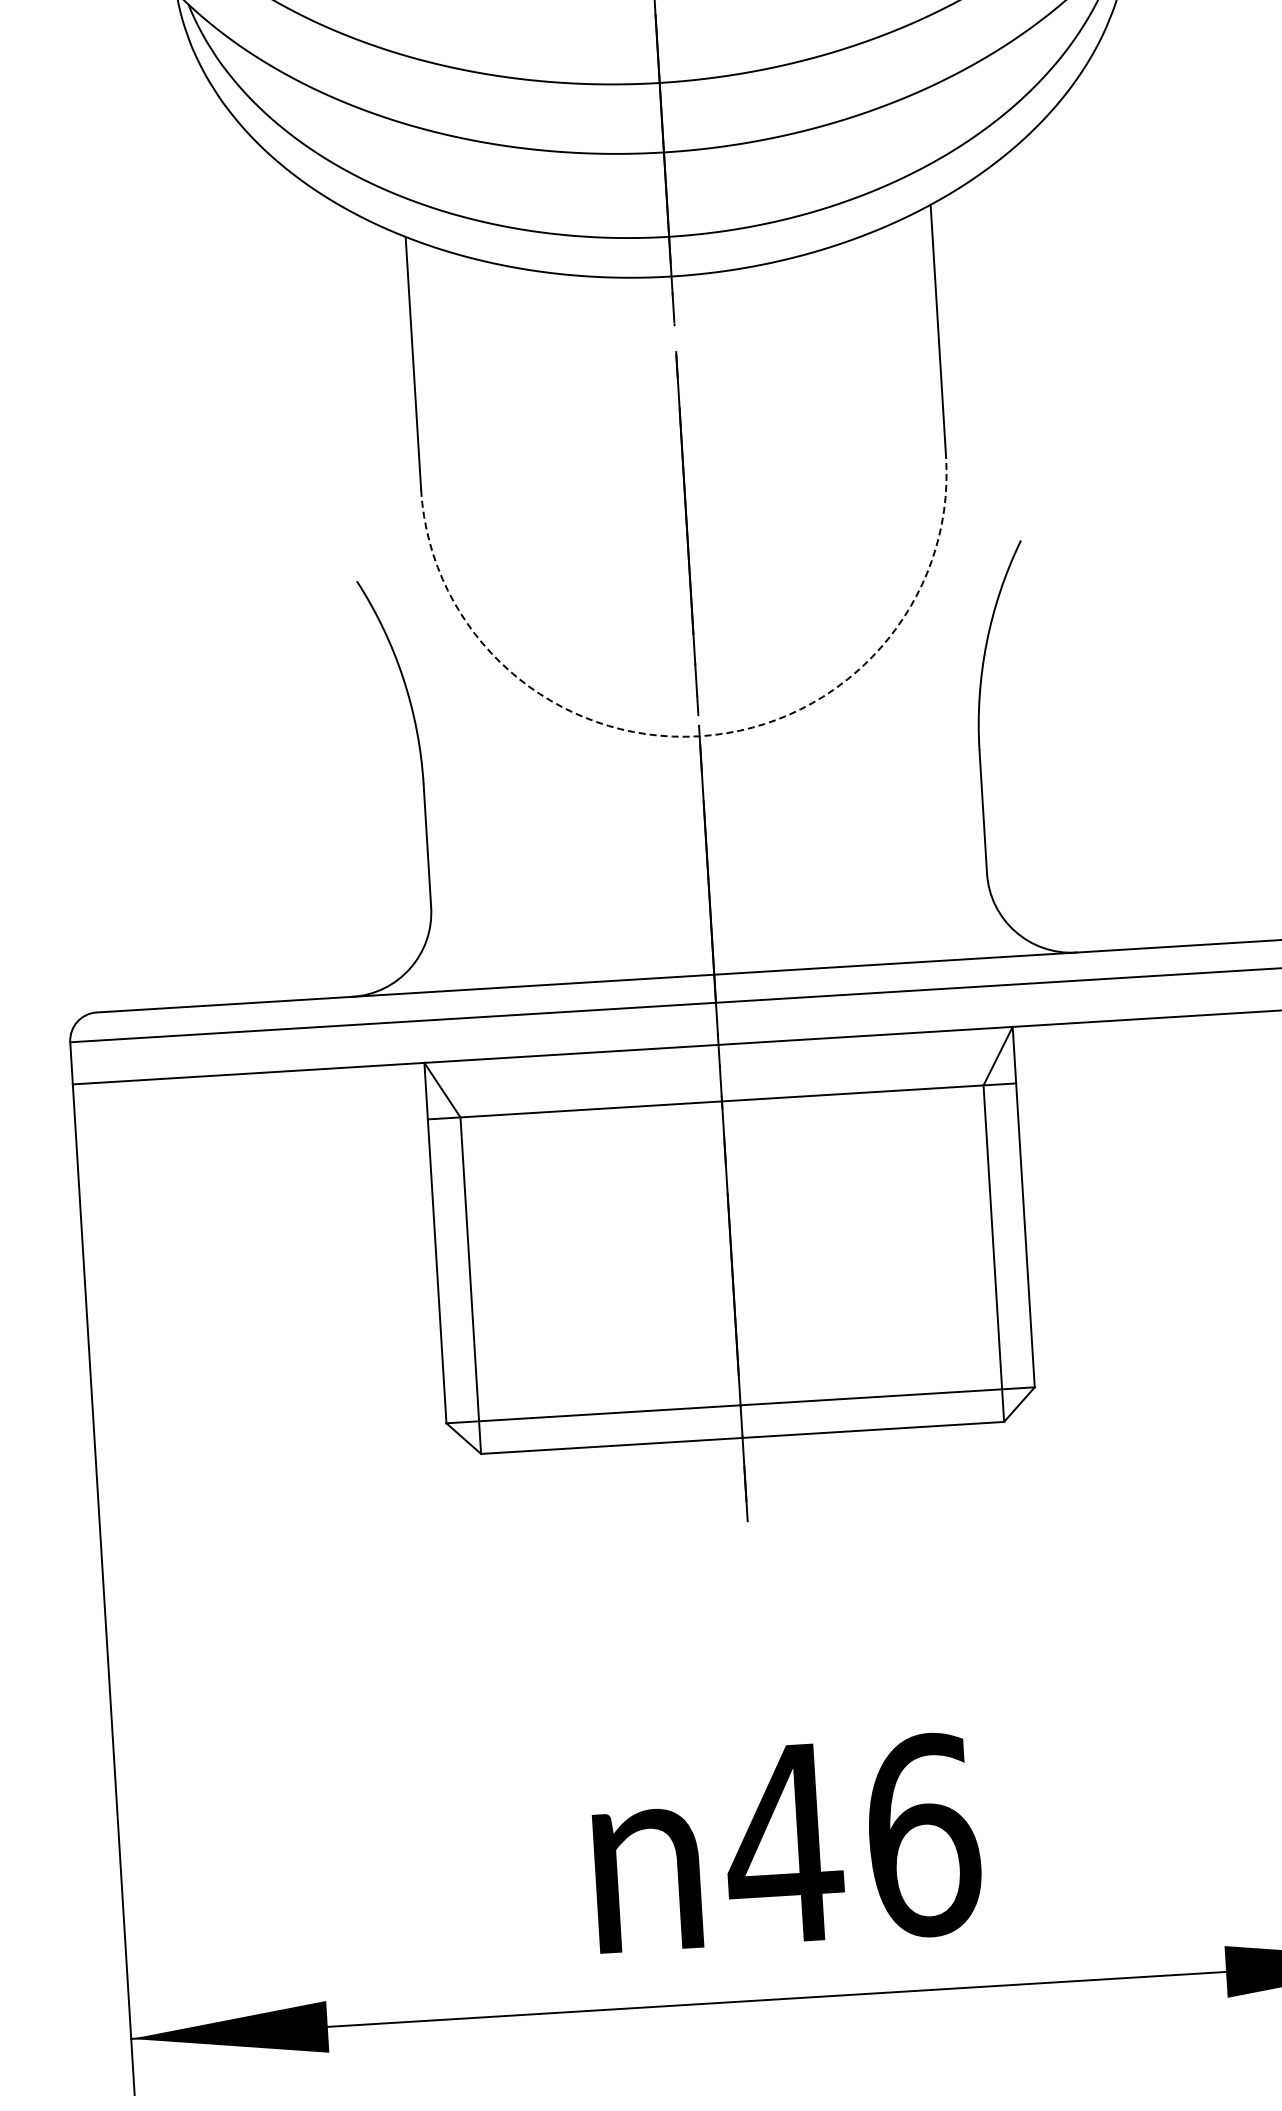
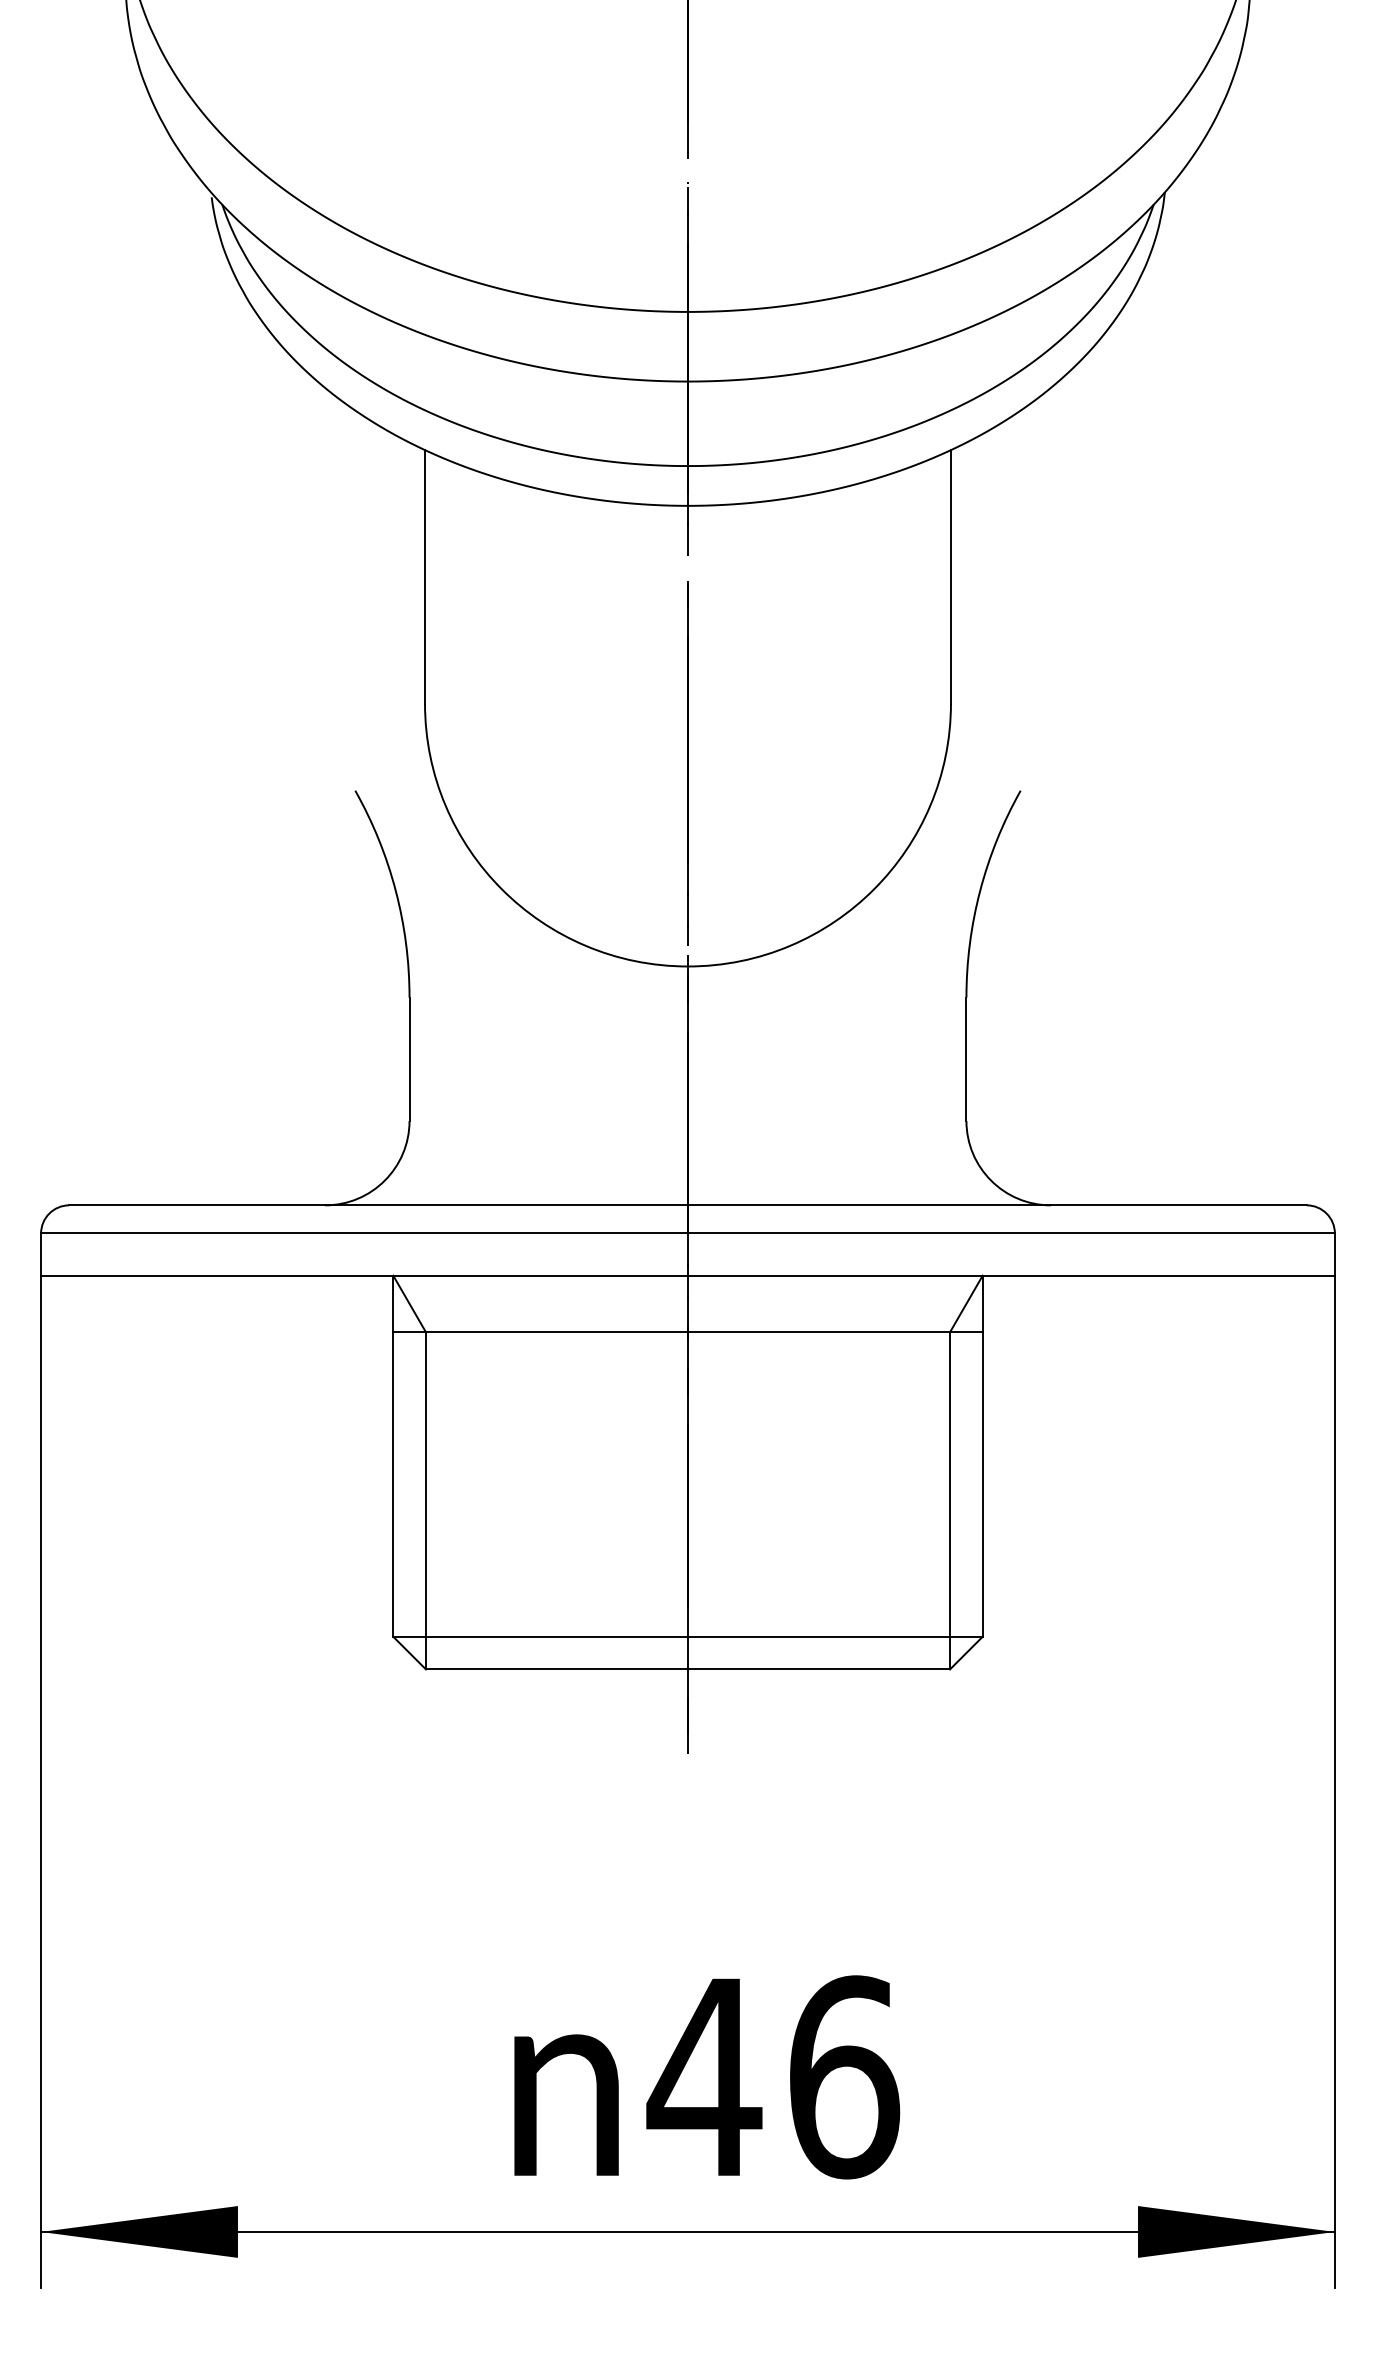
arc: (699, 736) -> (687, 966), dashed -> solid

